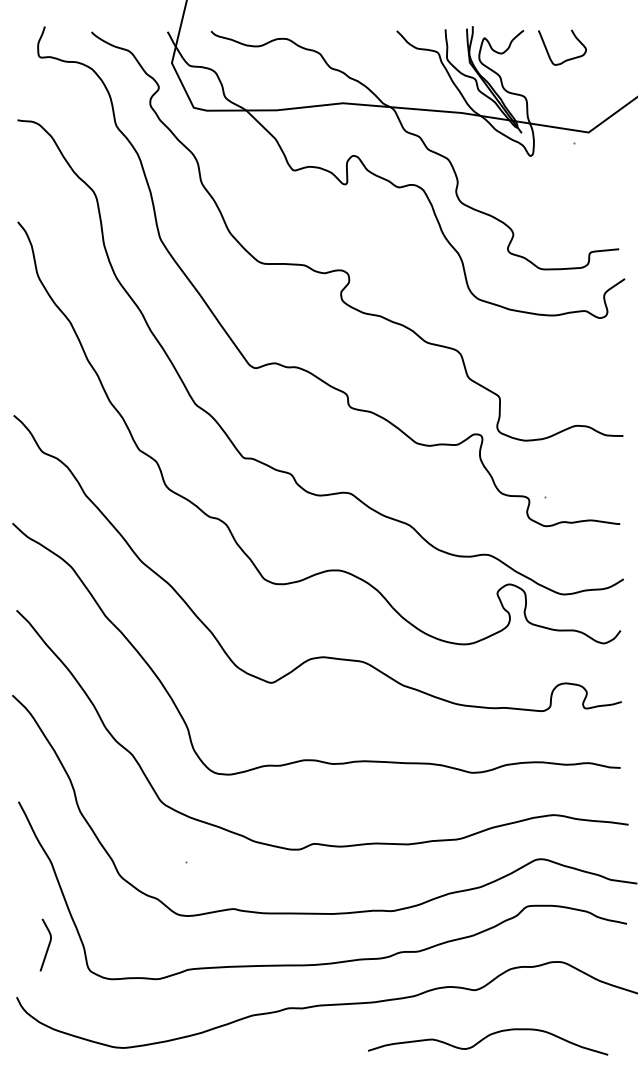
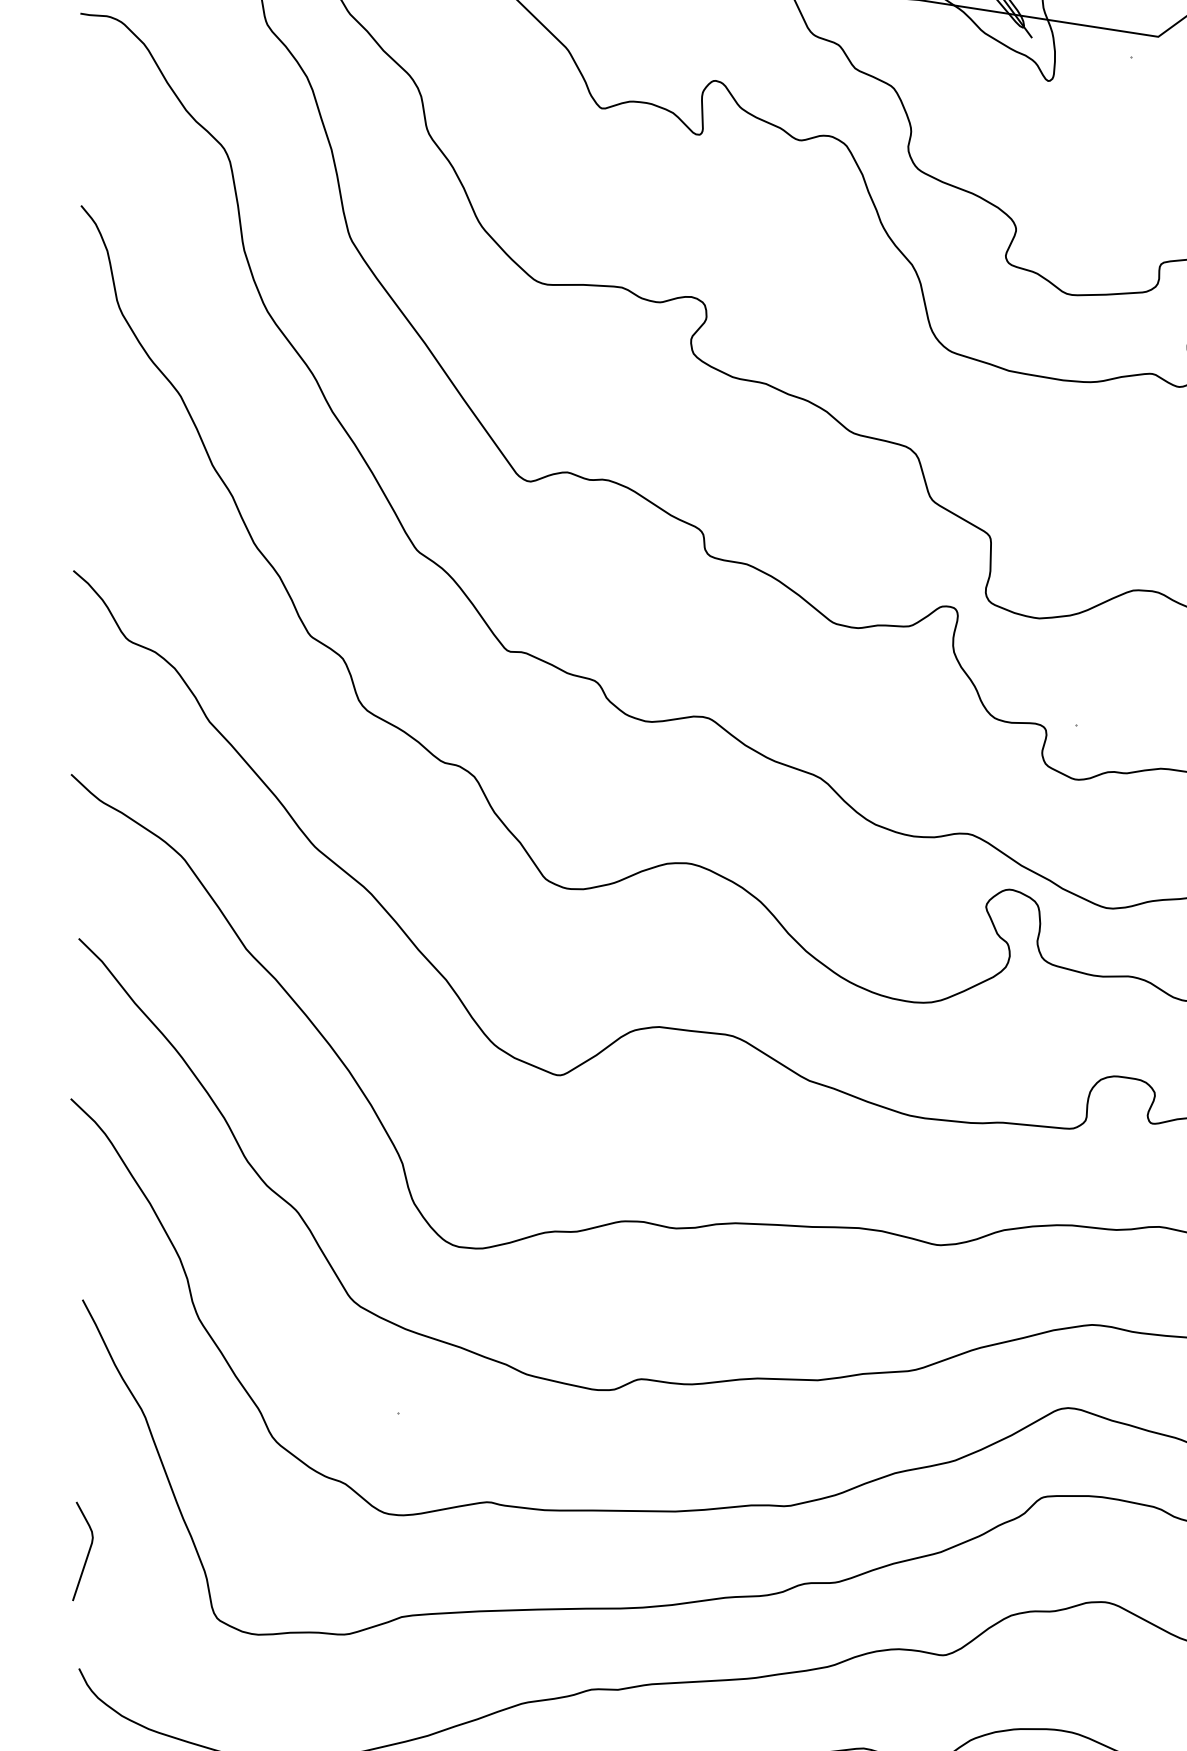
curve: (47, 946) -> (86, 1554), moved

